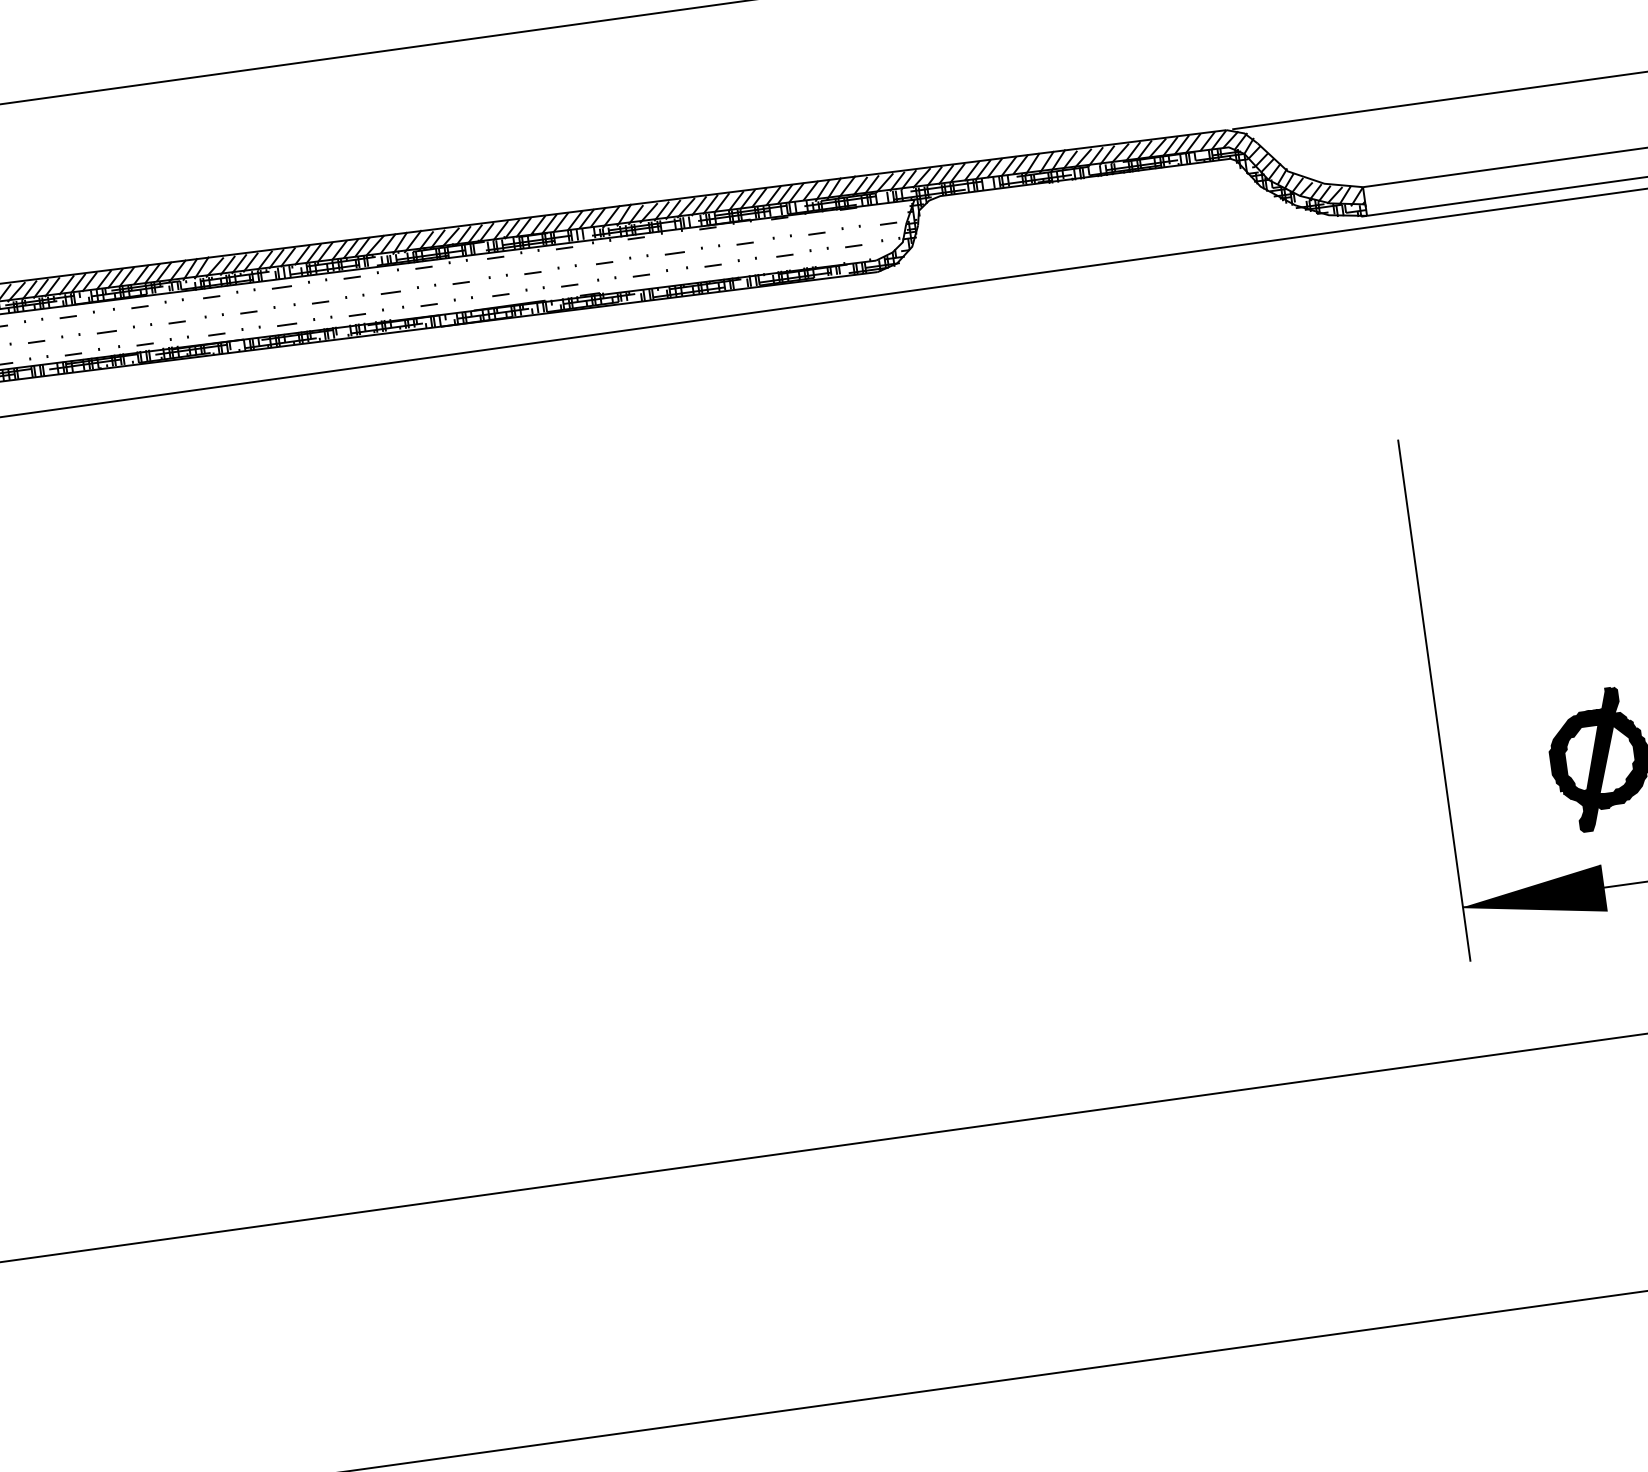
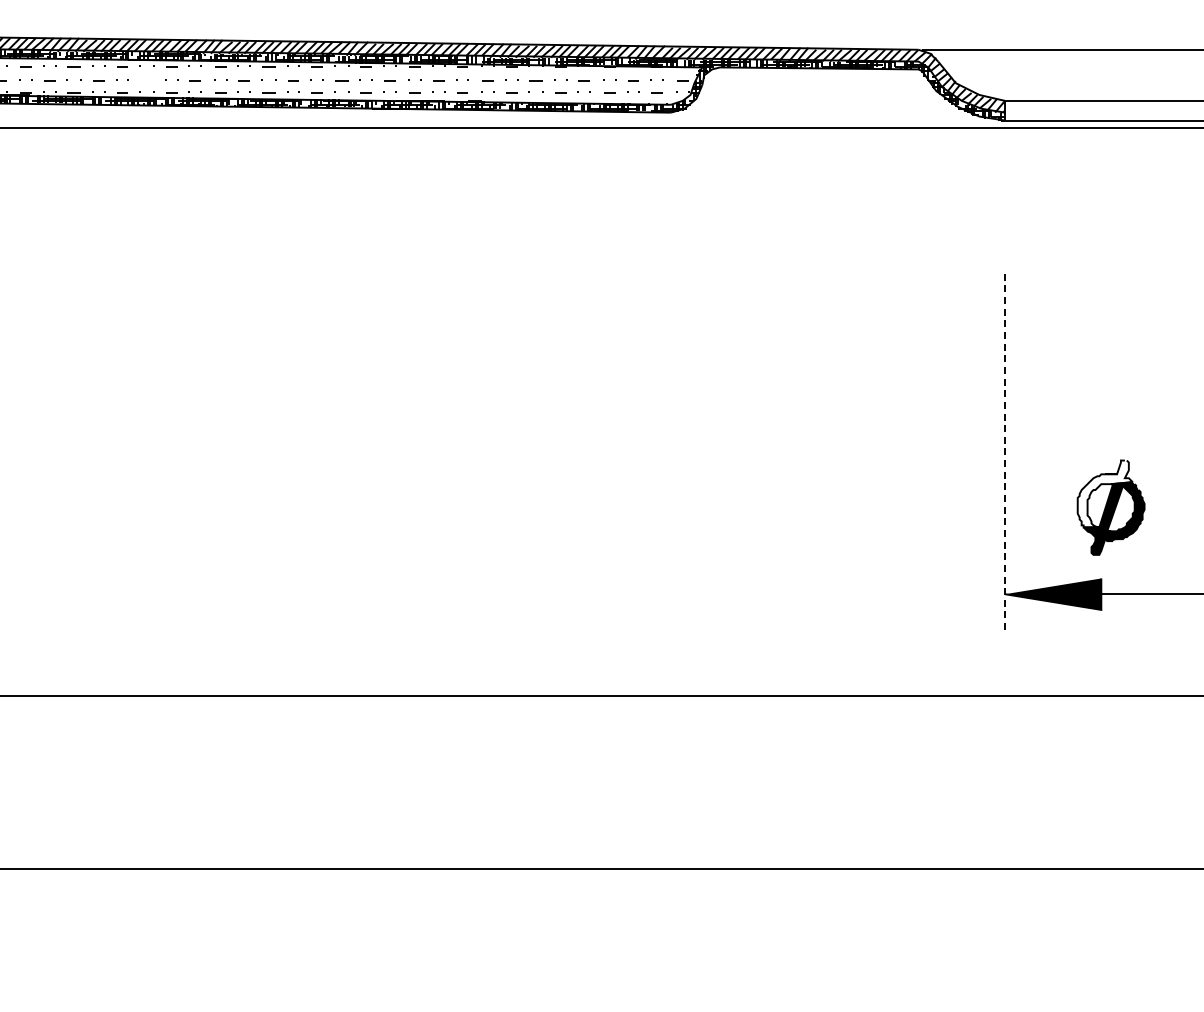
line: (105, 331) -> (146, 80), removed
line: (1434, 700) -> (1005, 452), solid -> dashed
fill: (1587, 740) -> (1104, 493), removed

